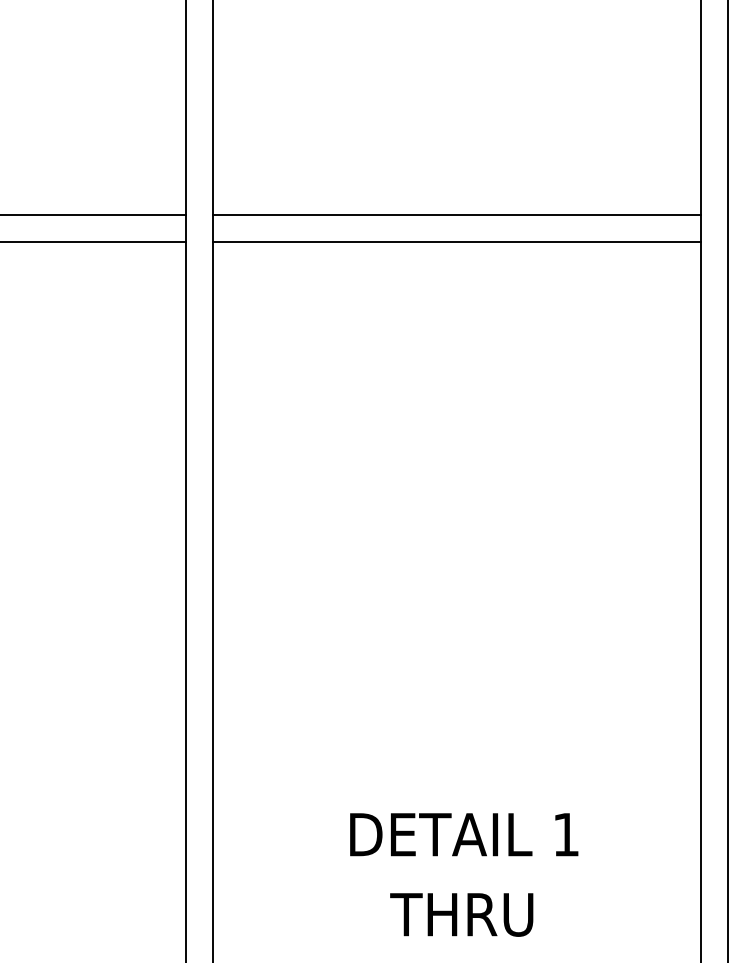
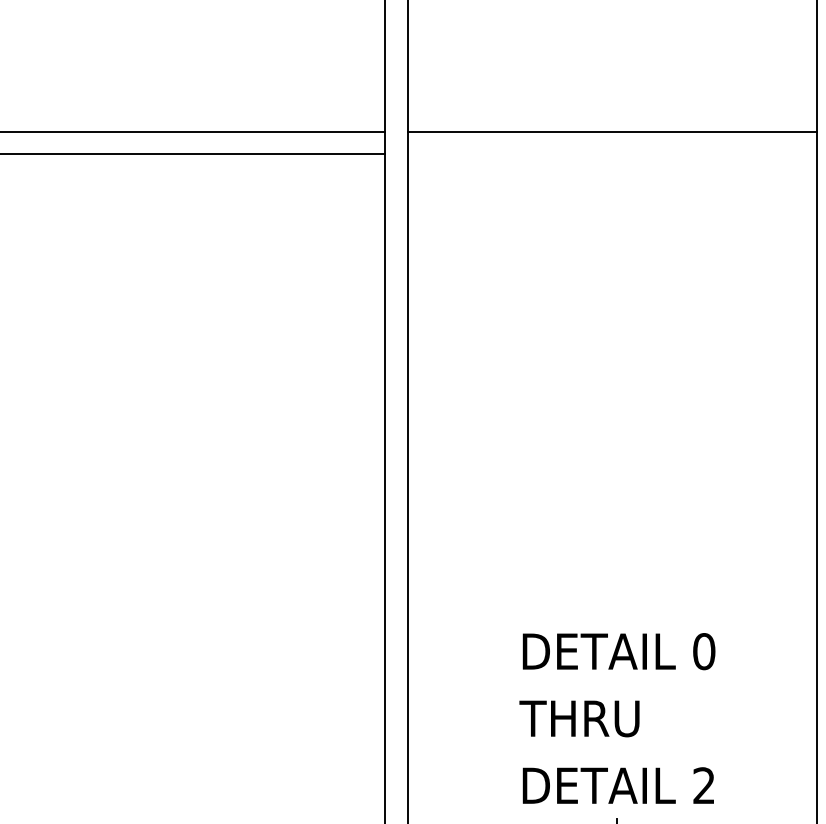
line: (456, 242) -> (612, 154), removed
text: (566, 834) -> (704, 651), 1 -> 0
text: (461, 914) -> (579, 718), moved

